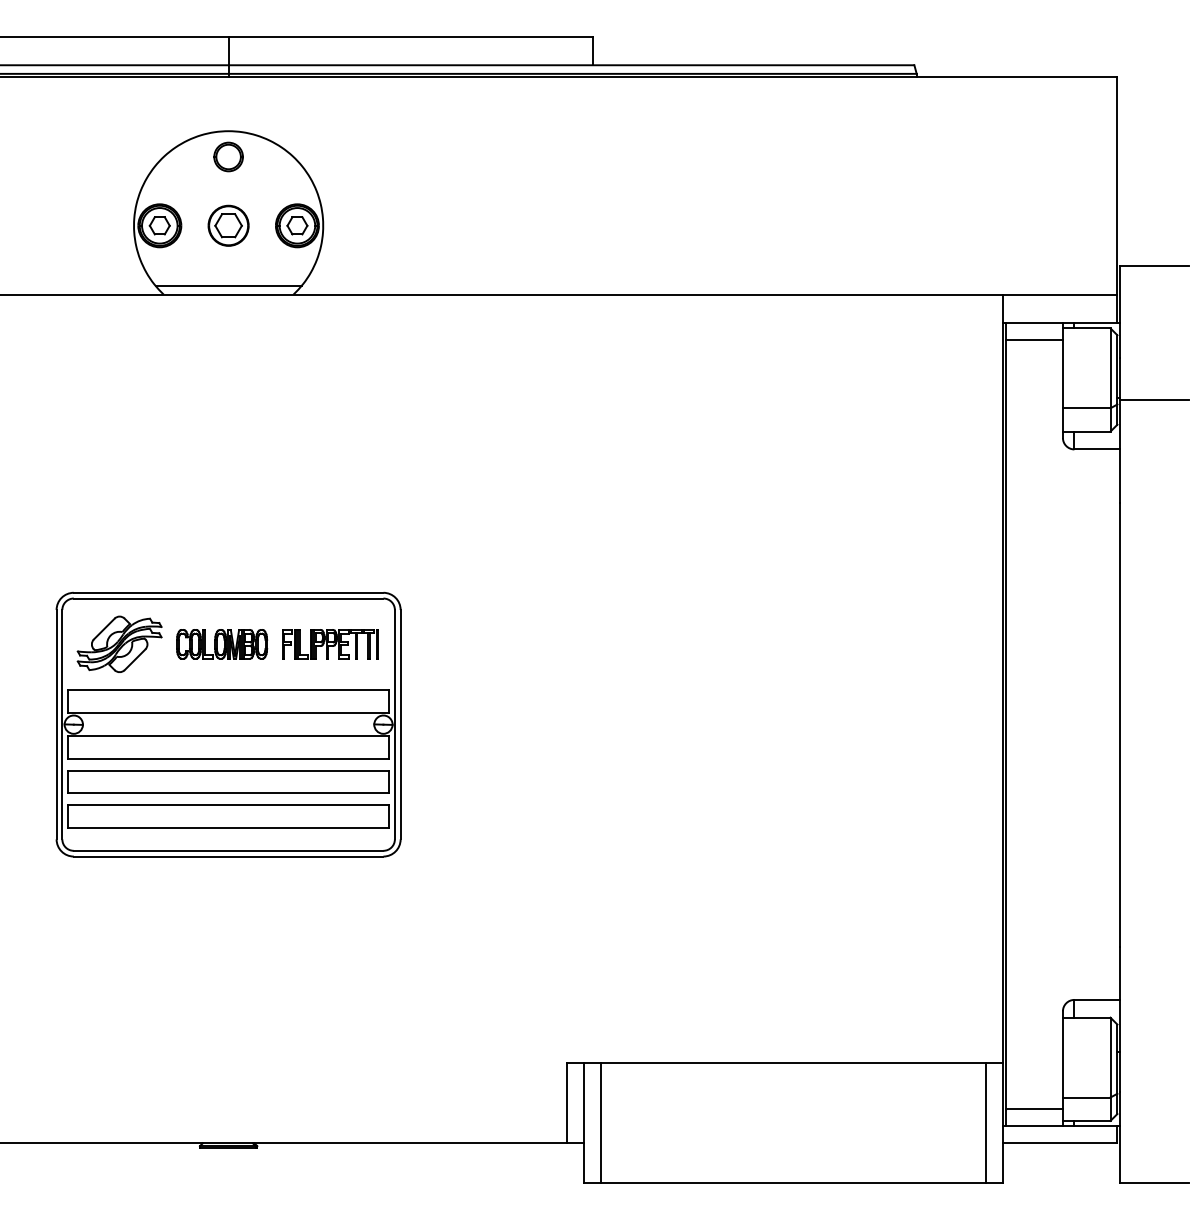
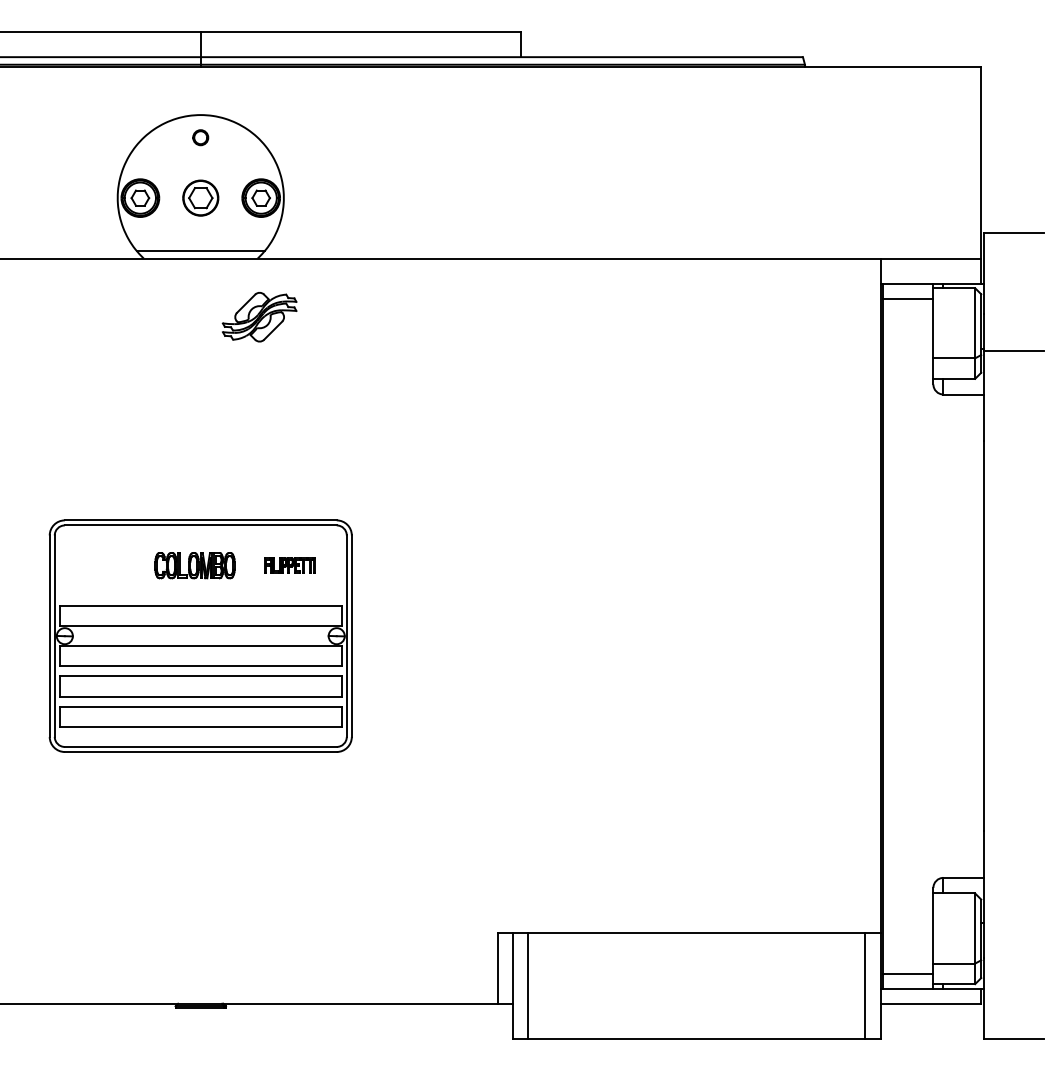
part: (228, 156) -> (200, 137), size x0.6
part: (119, 643) -> (259, 316), moved
part: (330, 644) -> (290, 565), size x0.6

